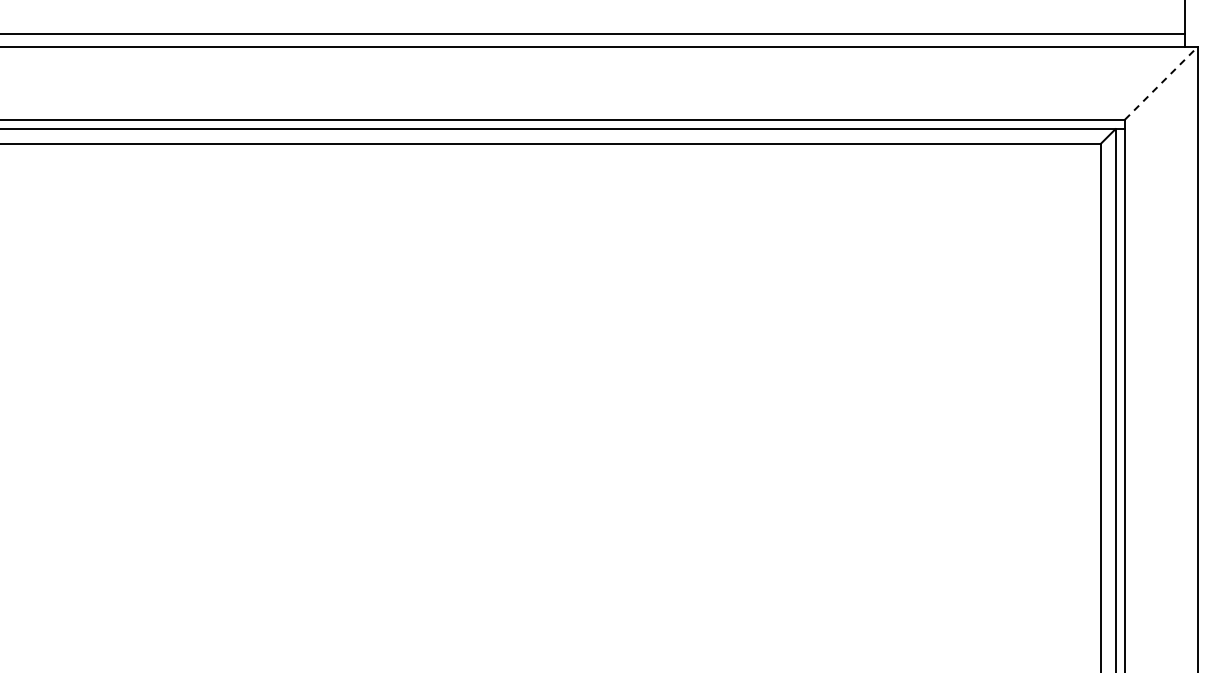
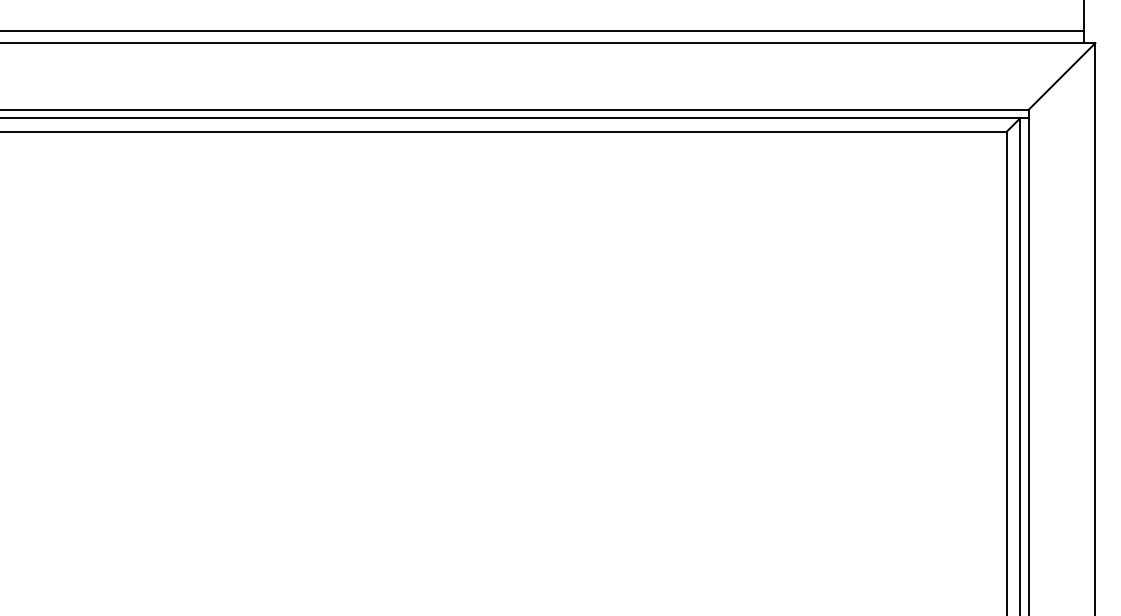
line: (1161, 82) -> (1062, 75), dashed -> solid

